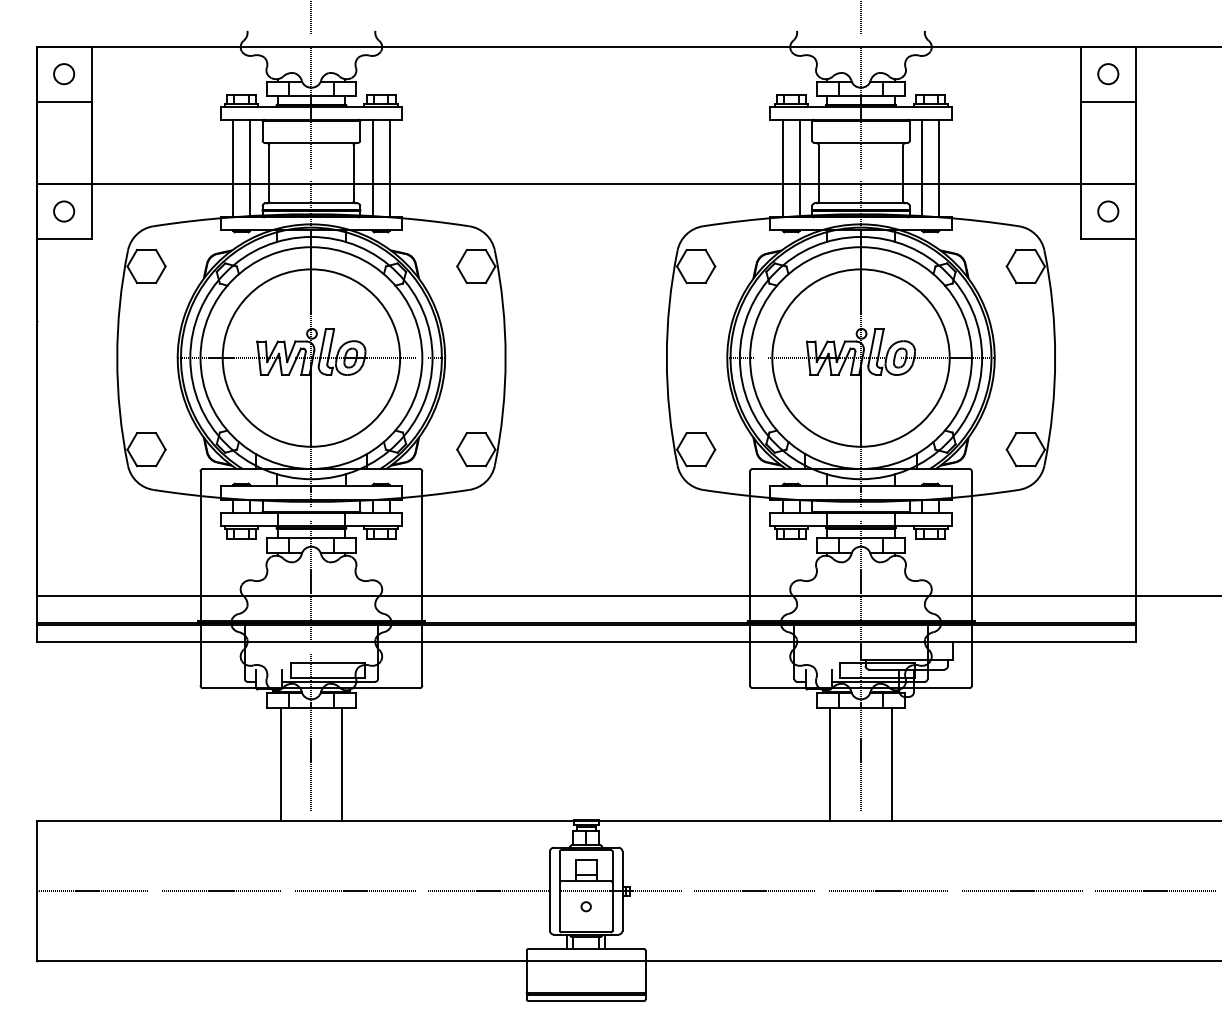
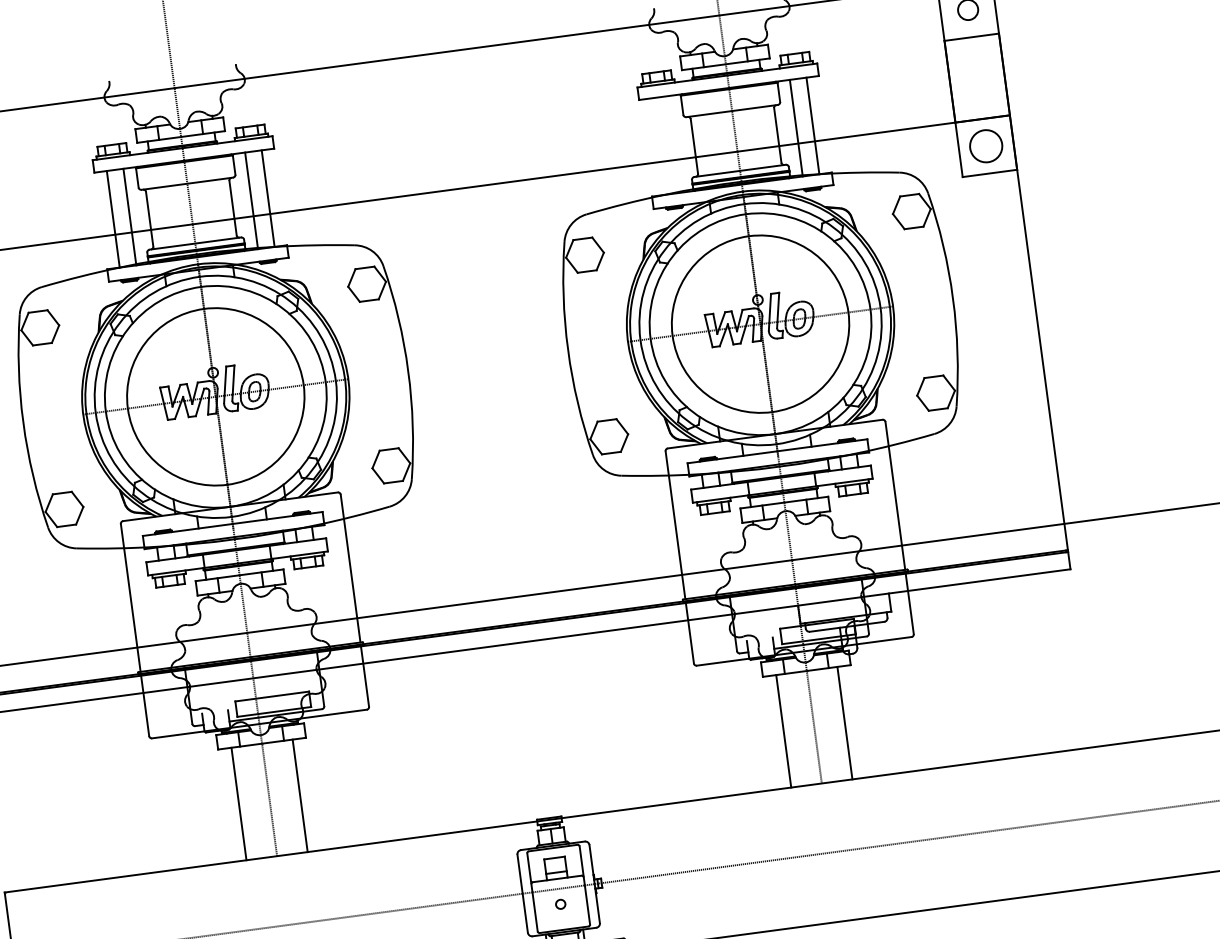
line: (782, 168) -> (657, 146), removed
line: (799, 168) -> (674, 144), removed
circle: (1108, 211) -> (986, 146), size x1.6

